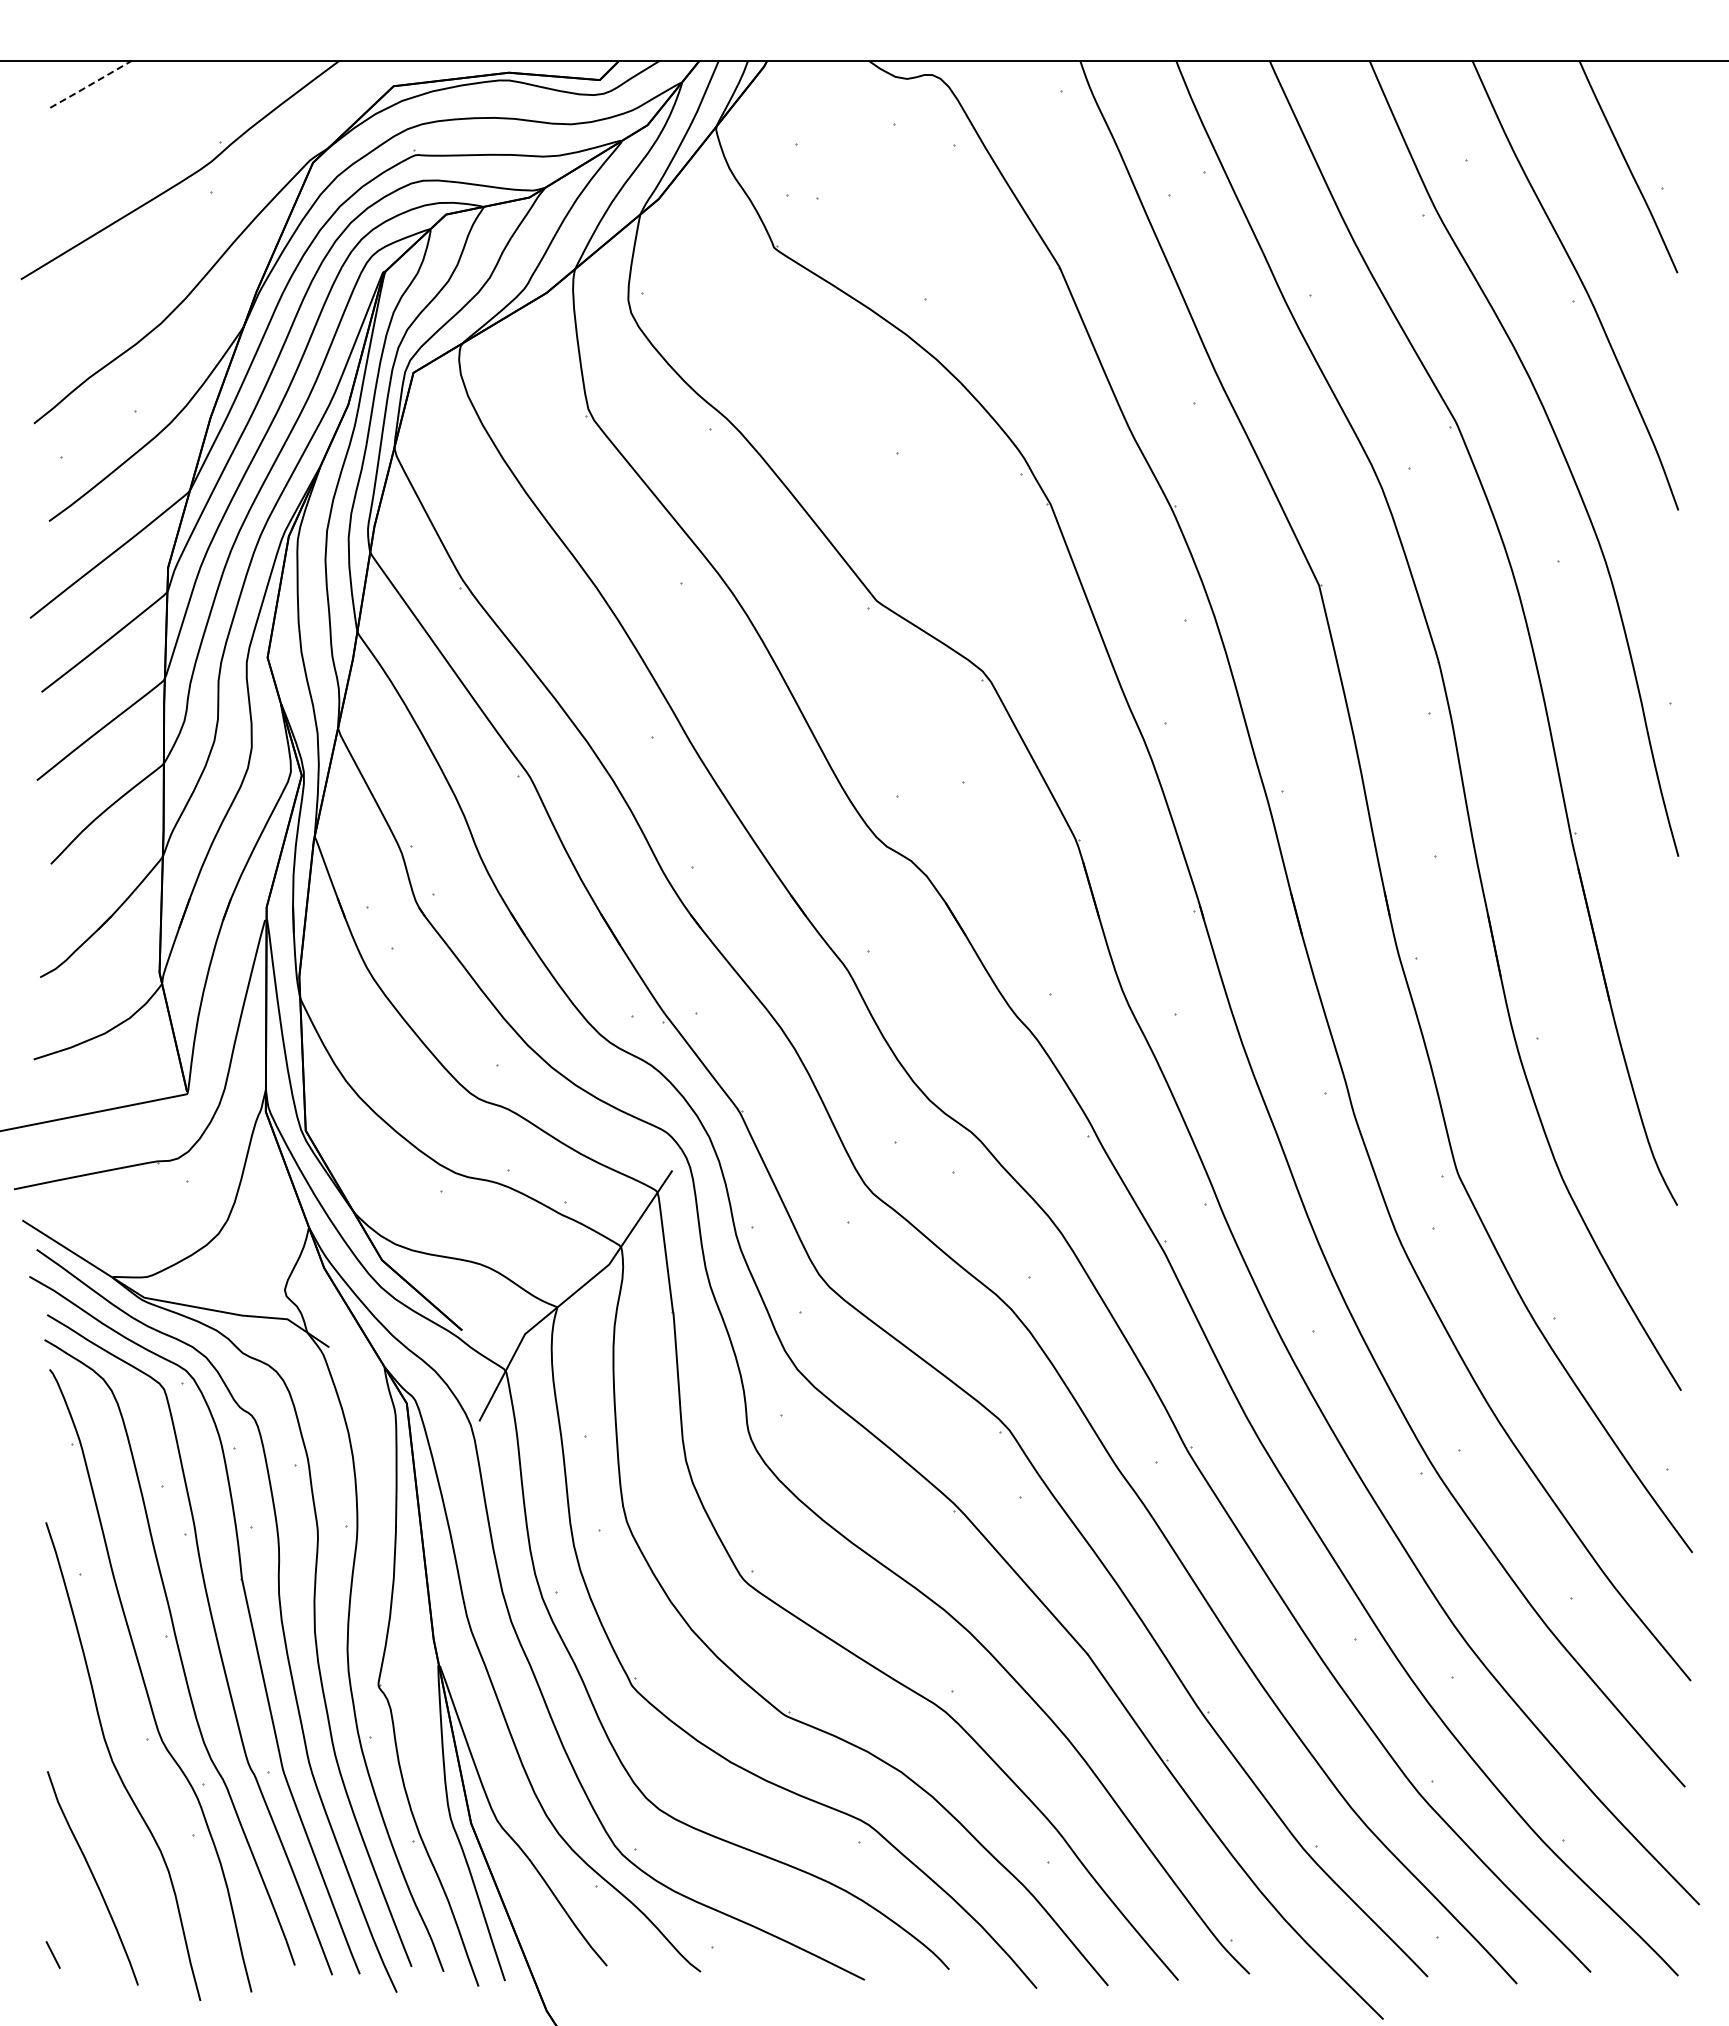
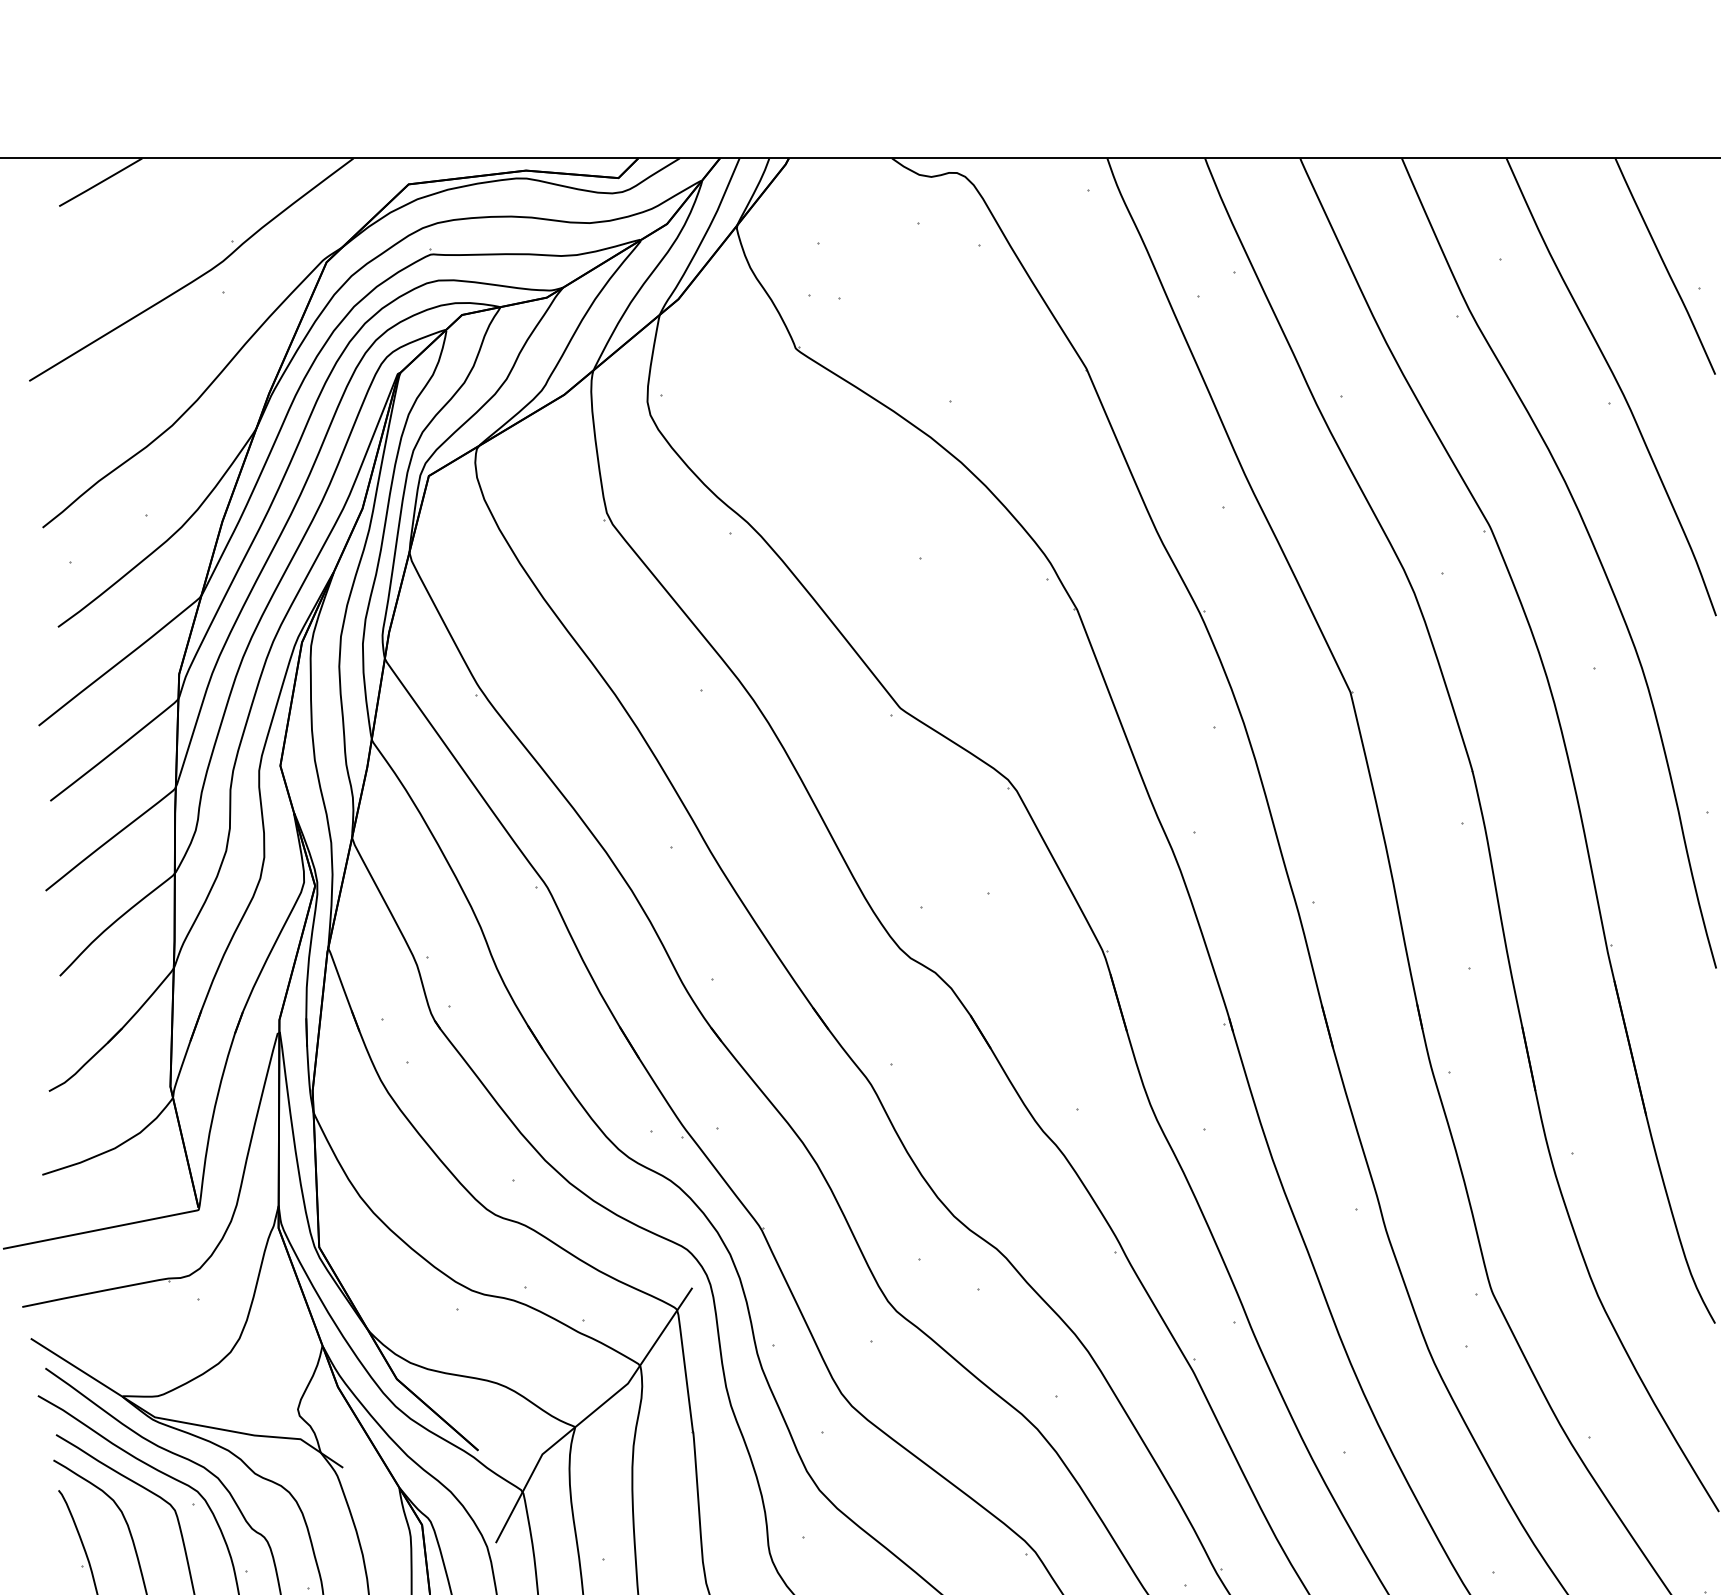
line: (91, 84) -> (101, 182), dashed -> solid

